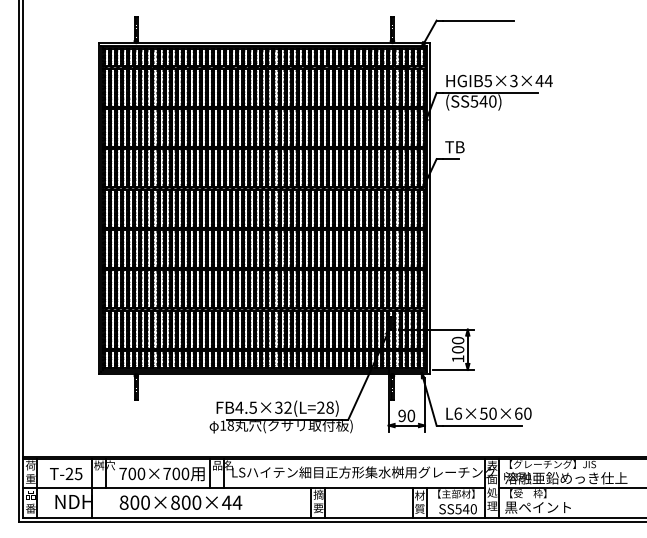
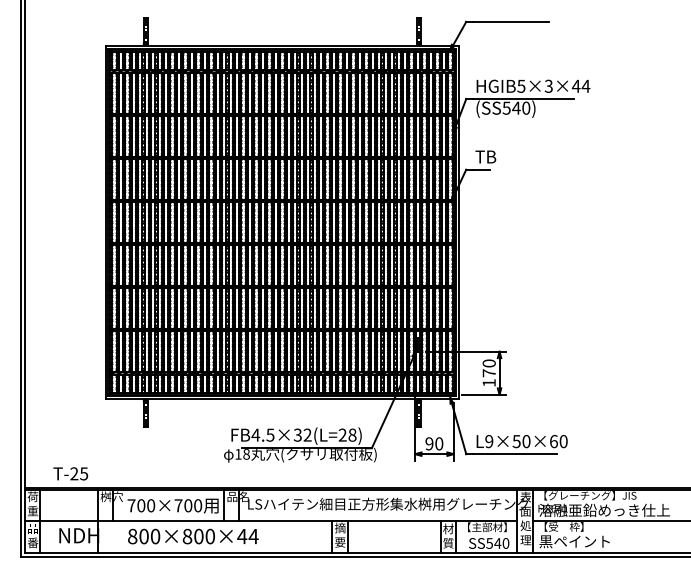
text: (457, 350) -> (488, 373), 100 -> 170
text: (458, 413) -> (489, 441), L6×50×60 -> L9×50×60
text: (65, 473) -> (70, 473), moved

